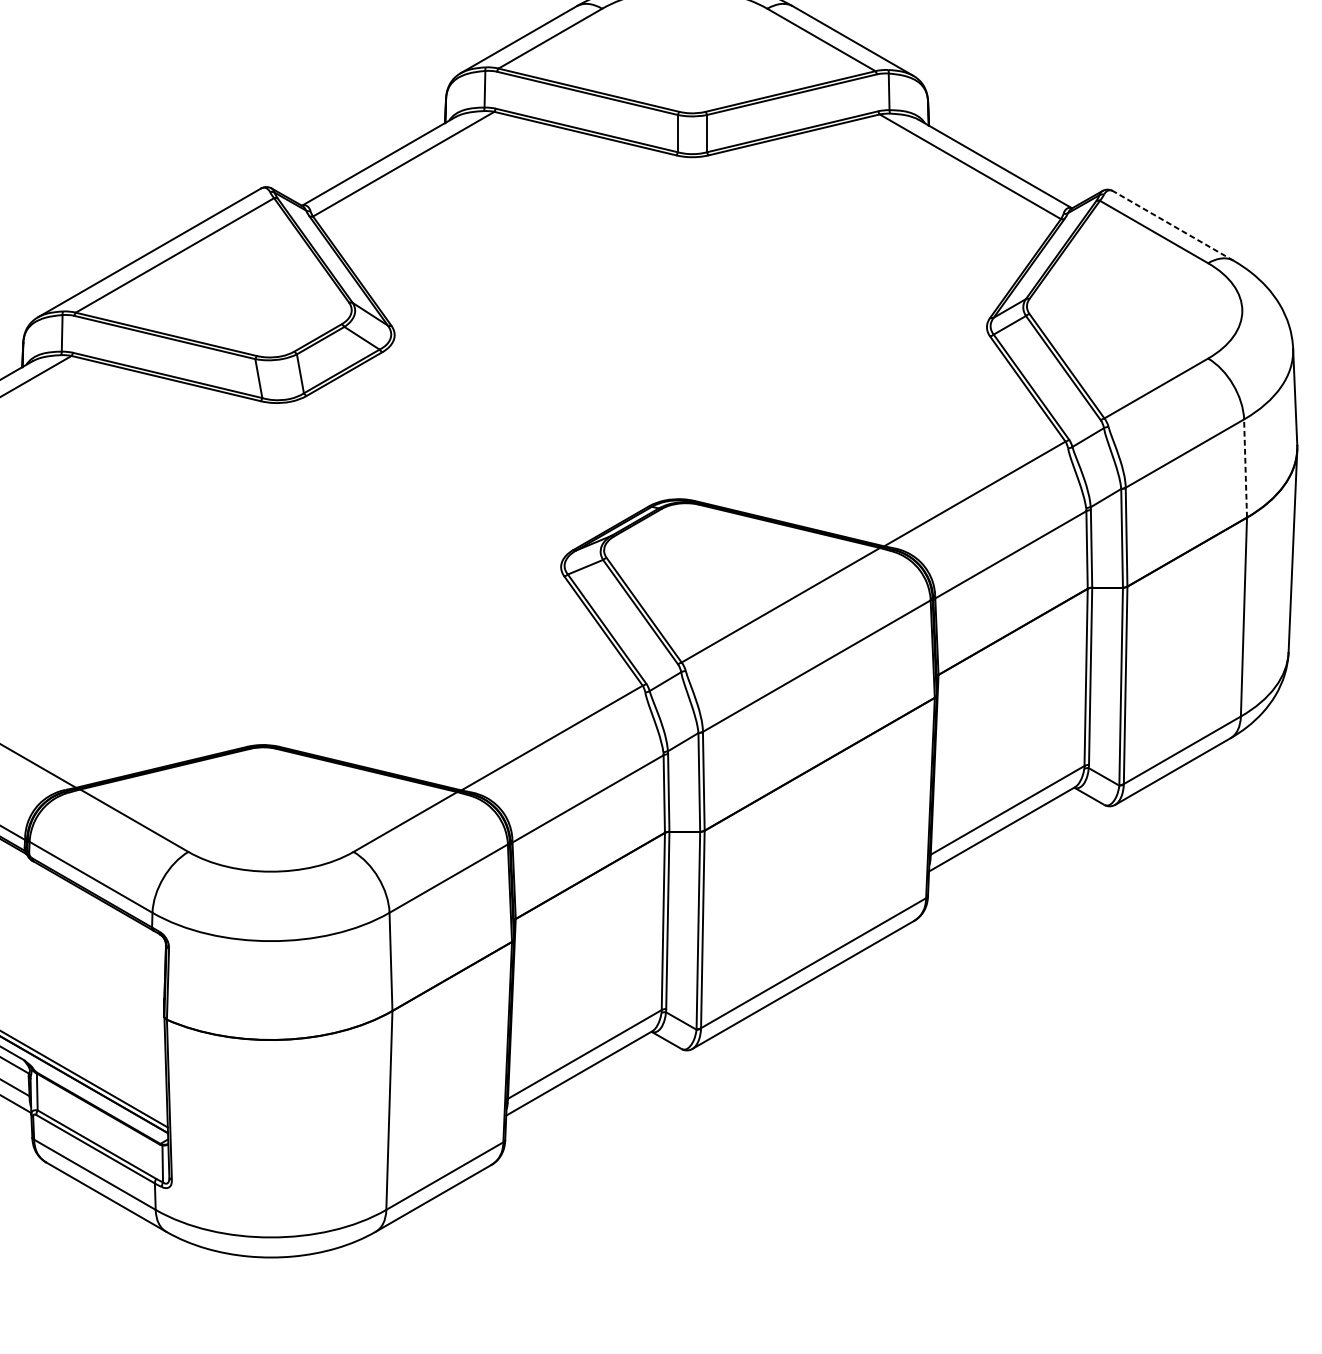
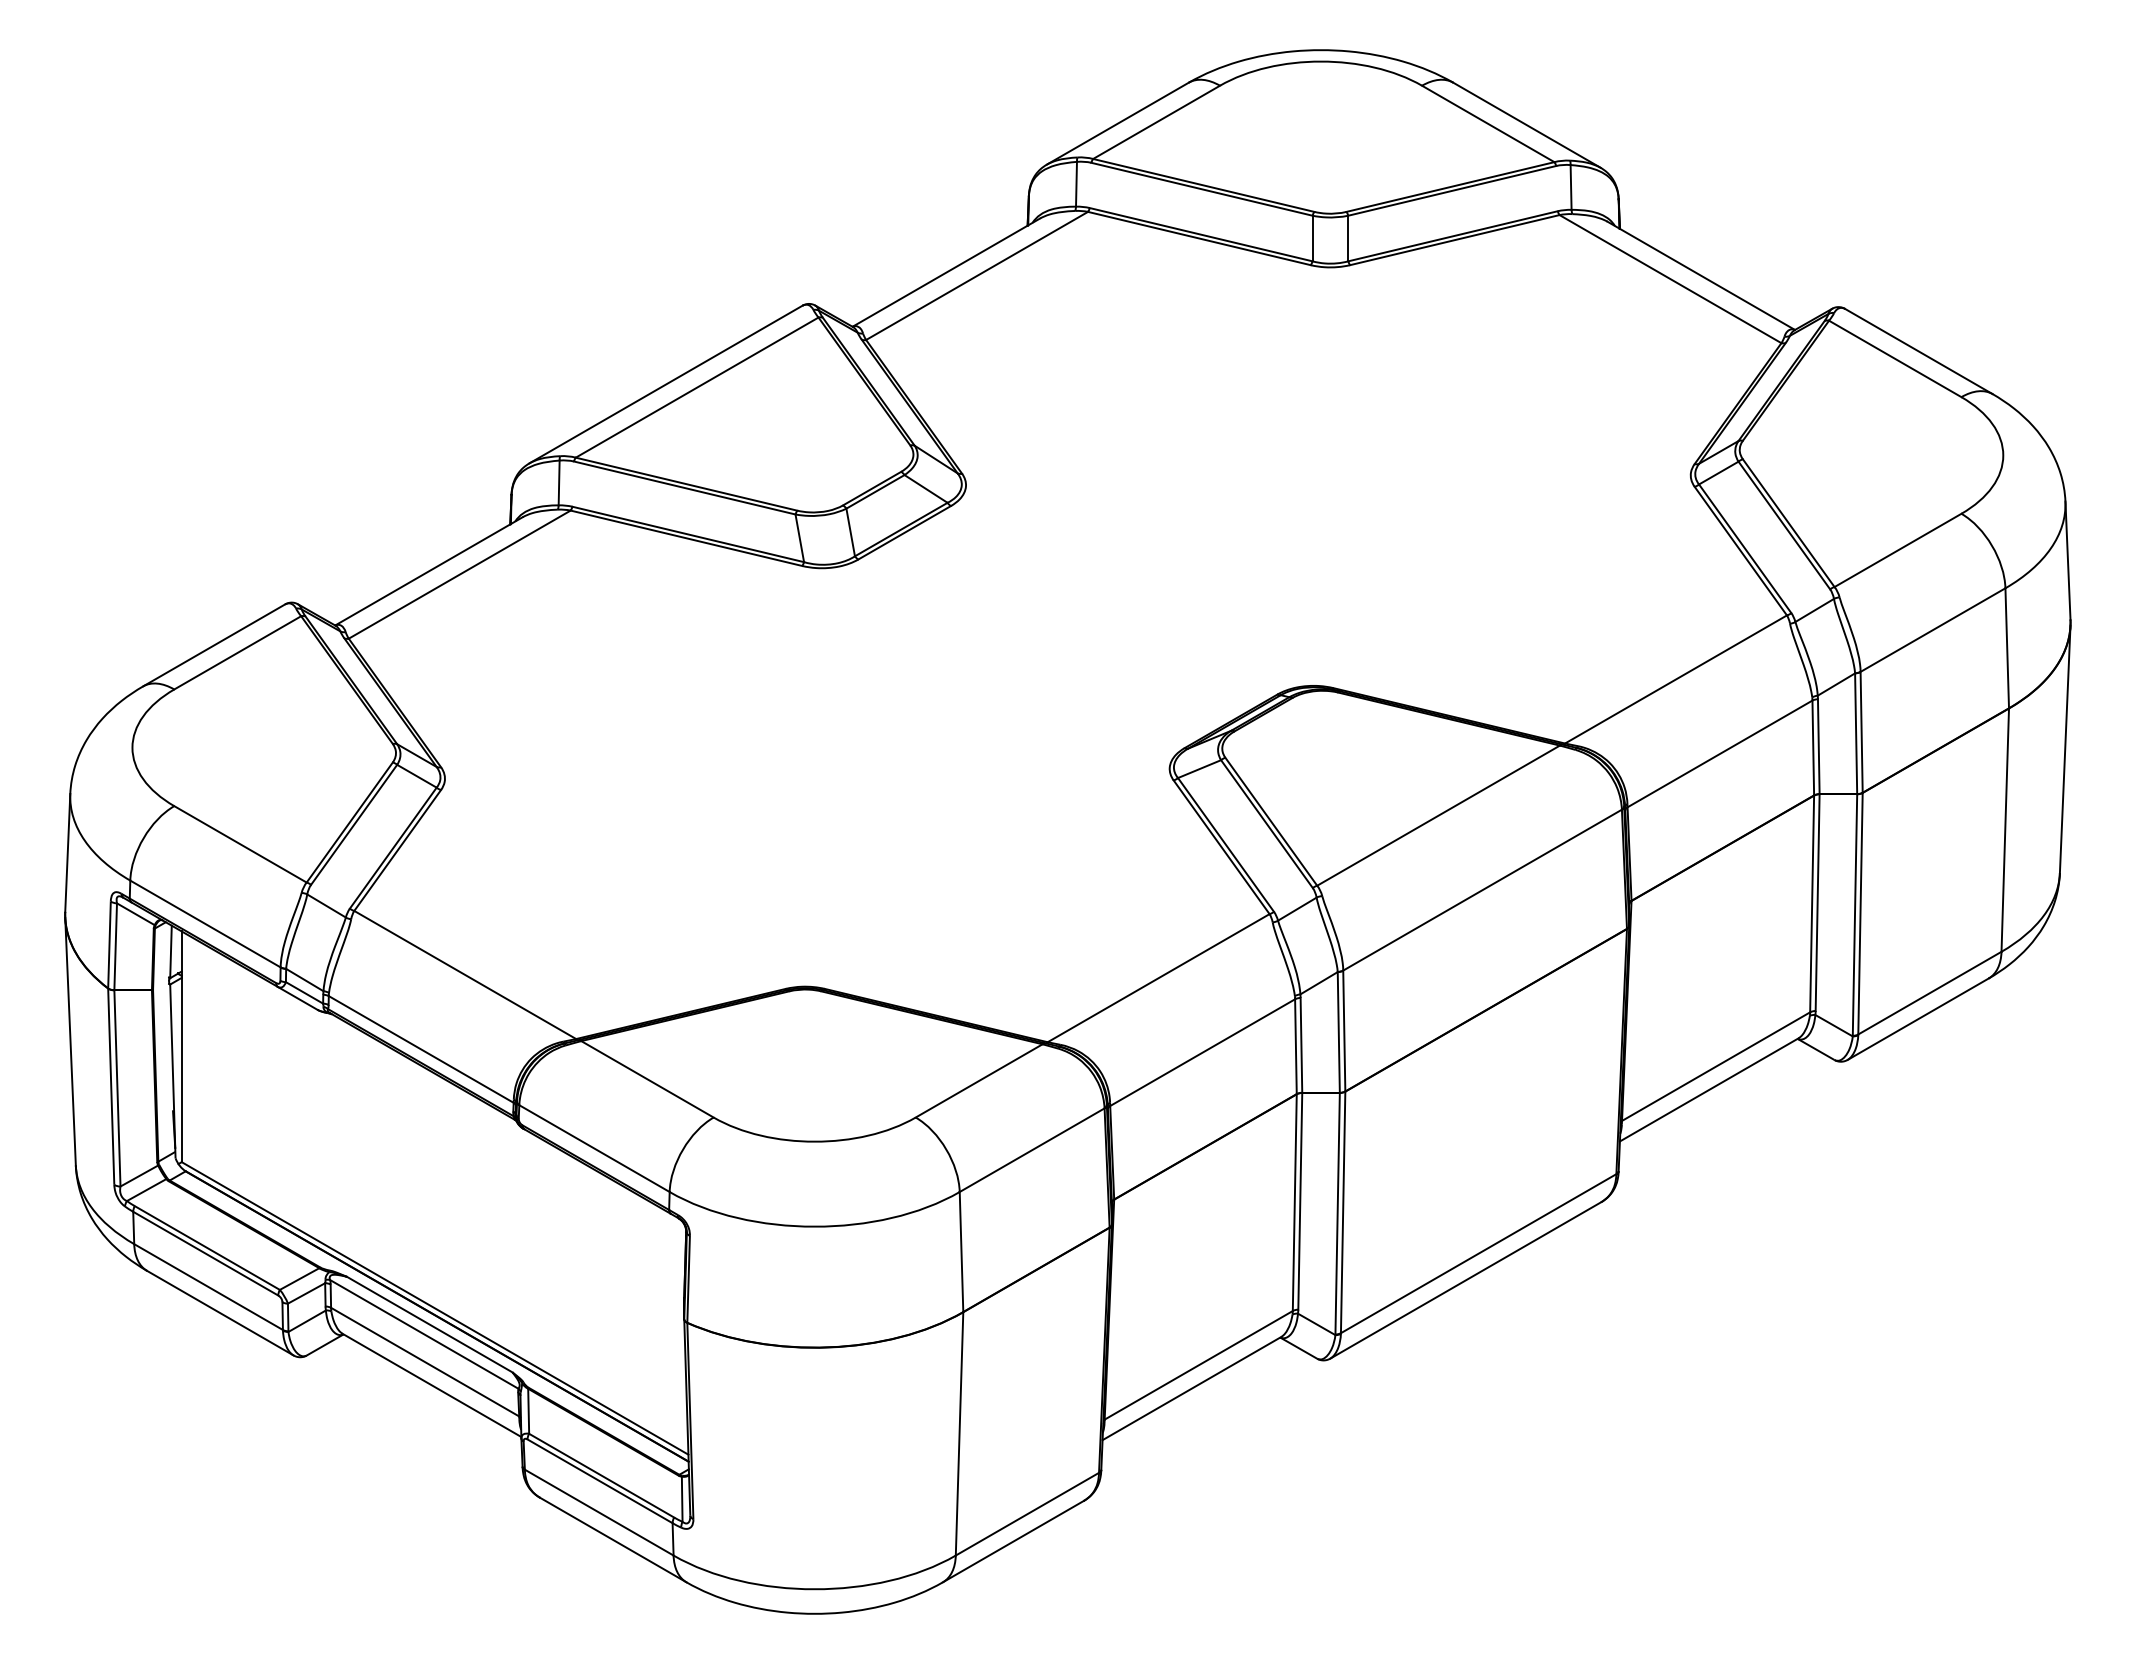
line: (1173, 225) -> (1918, 351), dashed -> solid
line: (1245, 467) -> (2007, 647), dashed -> solid

